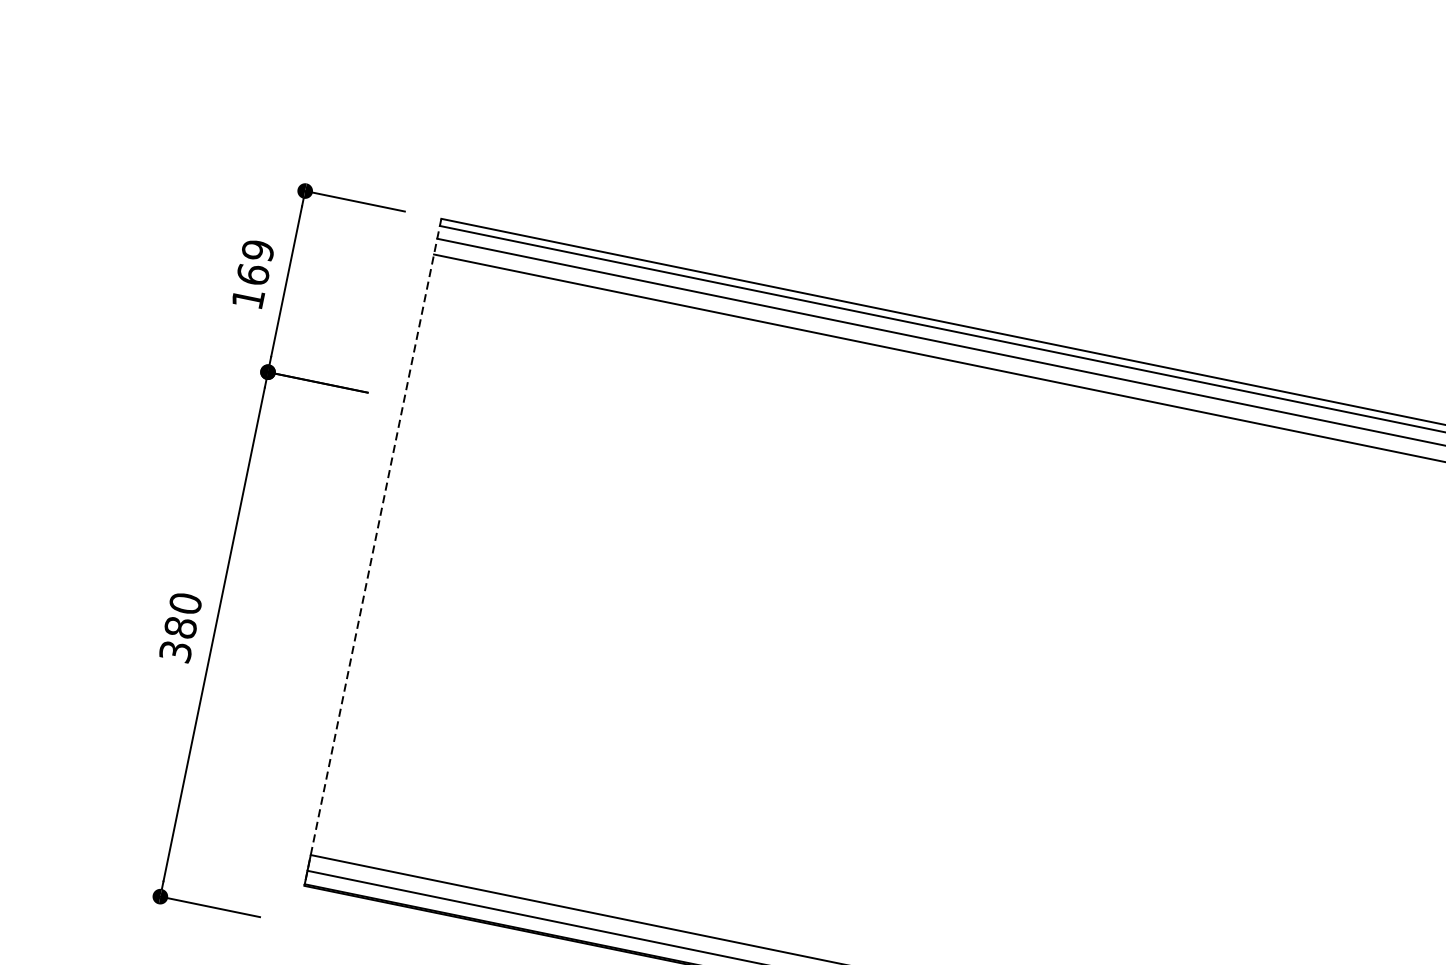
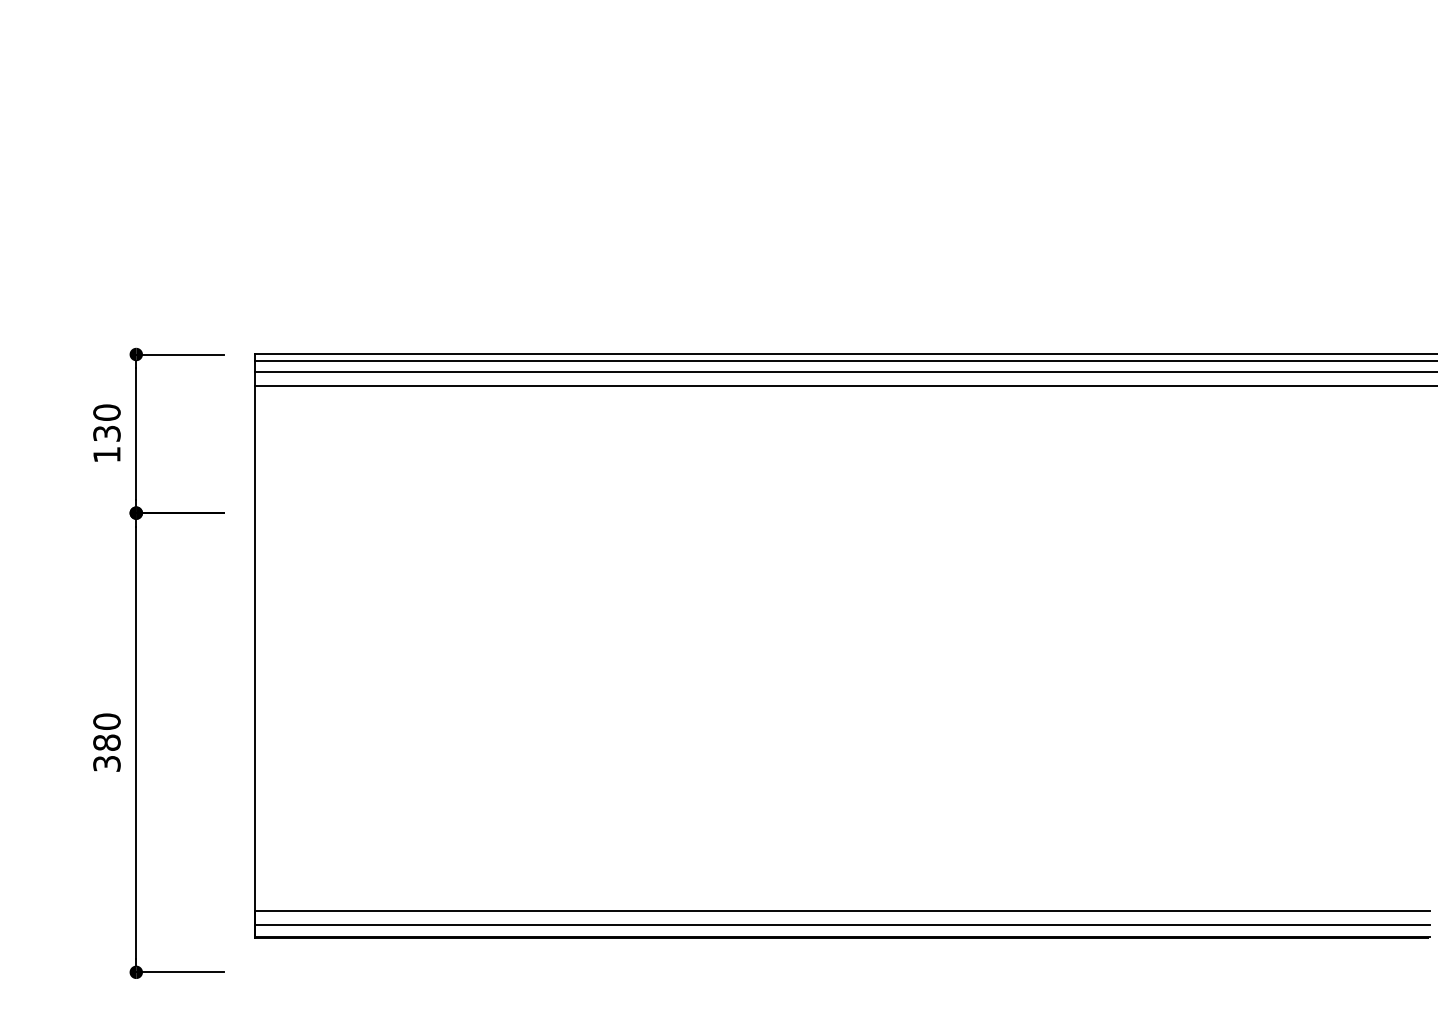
text: (255, 261) -> (106, 422), 169 -> 130
line: (372, 552) -> (255, 646), dashed -> solid

